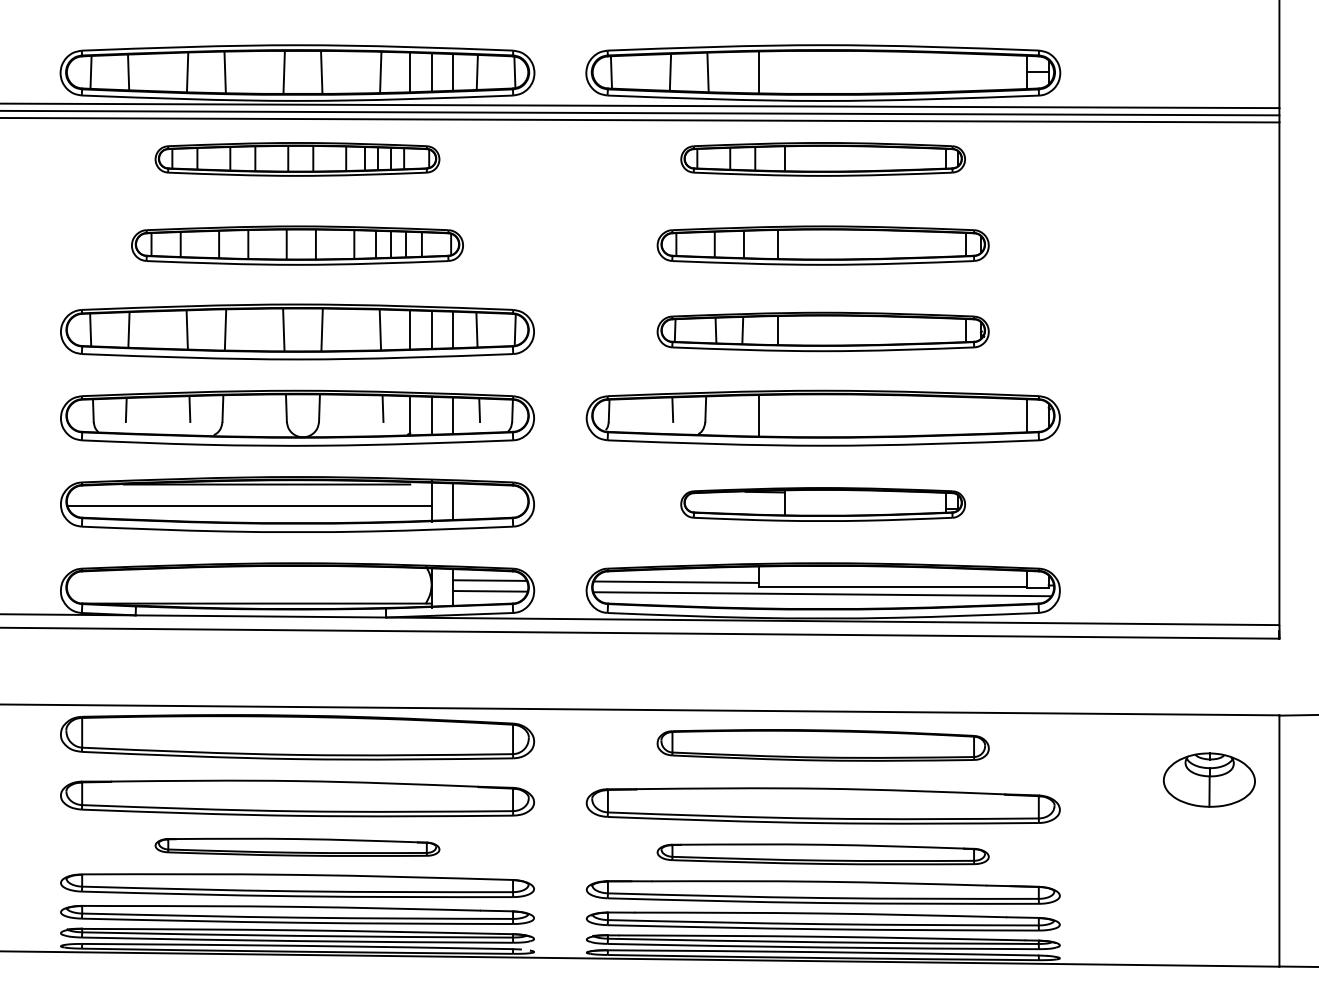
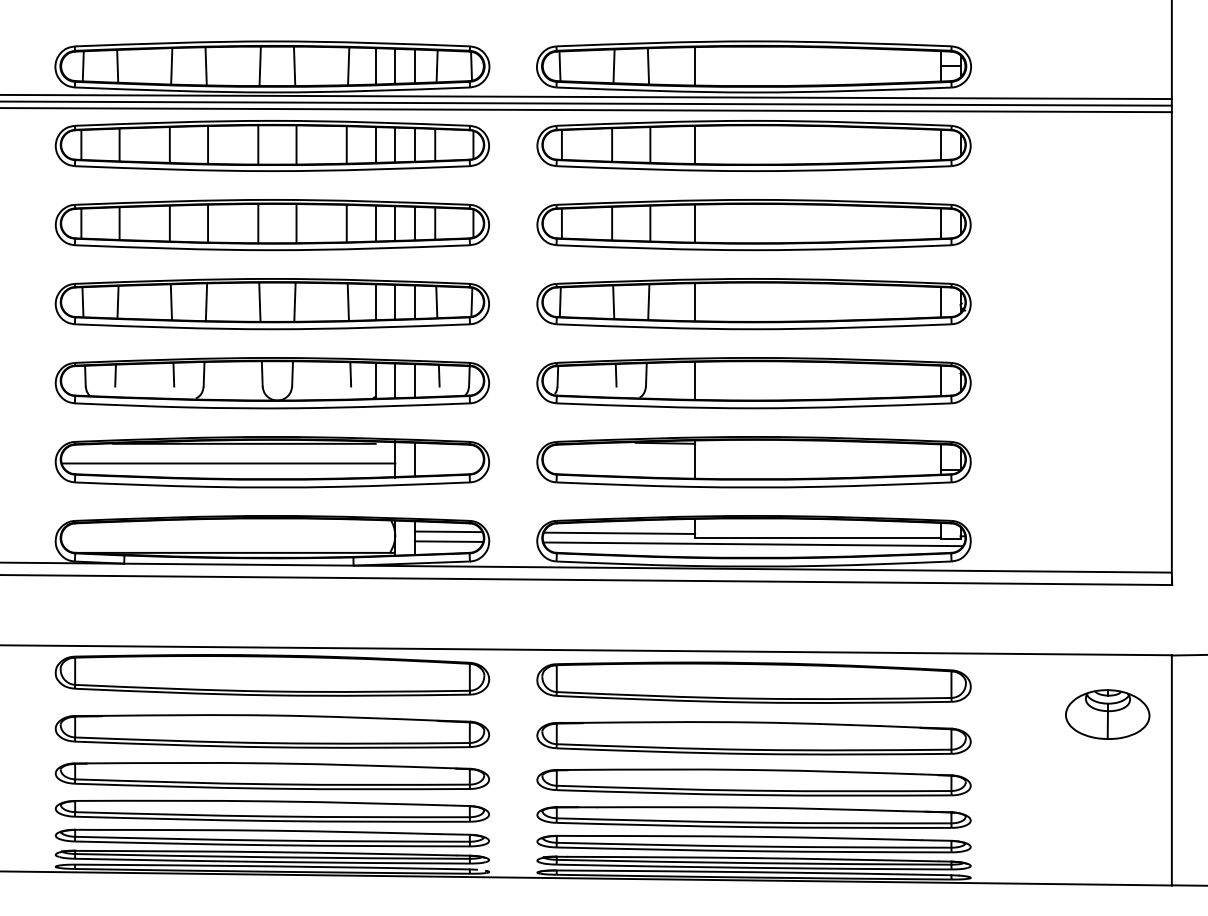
part: (297, 159) -> (272, 146), size x1.67
part: (822, 159) -> (753, 146), size x1.67
part: (297, 245) -> (272, 224), size x1.43
part: (822, 245) -> (753, 224), size x1.43
part: (822, 331) -> (753, 303), size x1.43
part: (822, 504) -> (753, 462), size x1.67
part: (822, 745) -> (753, 682), size x1.43
part: (297, 847) -> (272, 776), size x1.67
part: (822, 854) -> (753, 782), size x1.43

